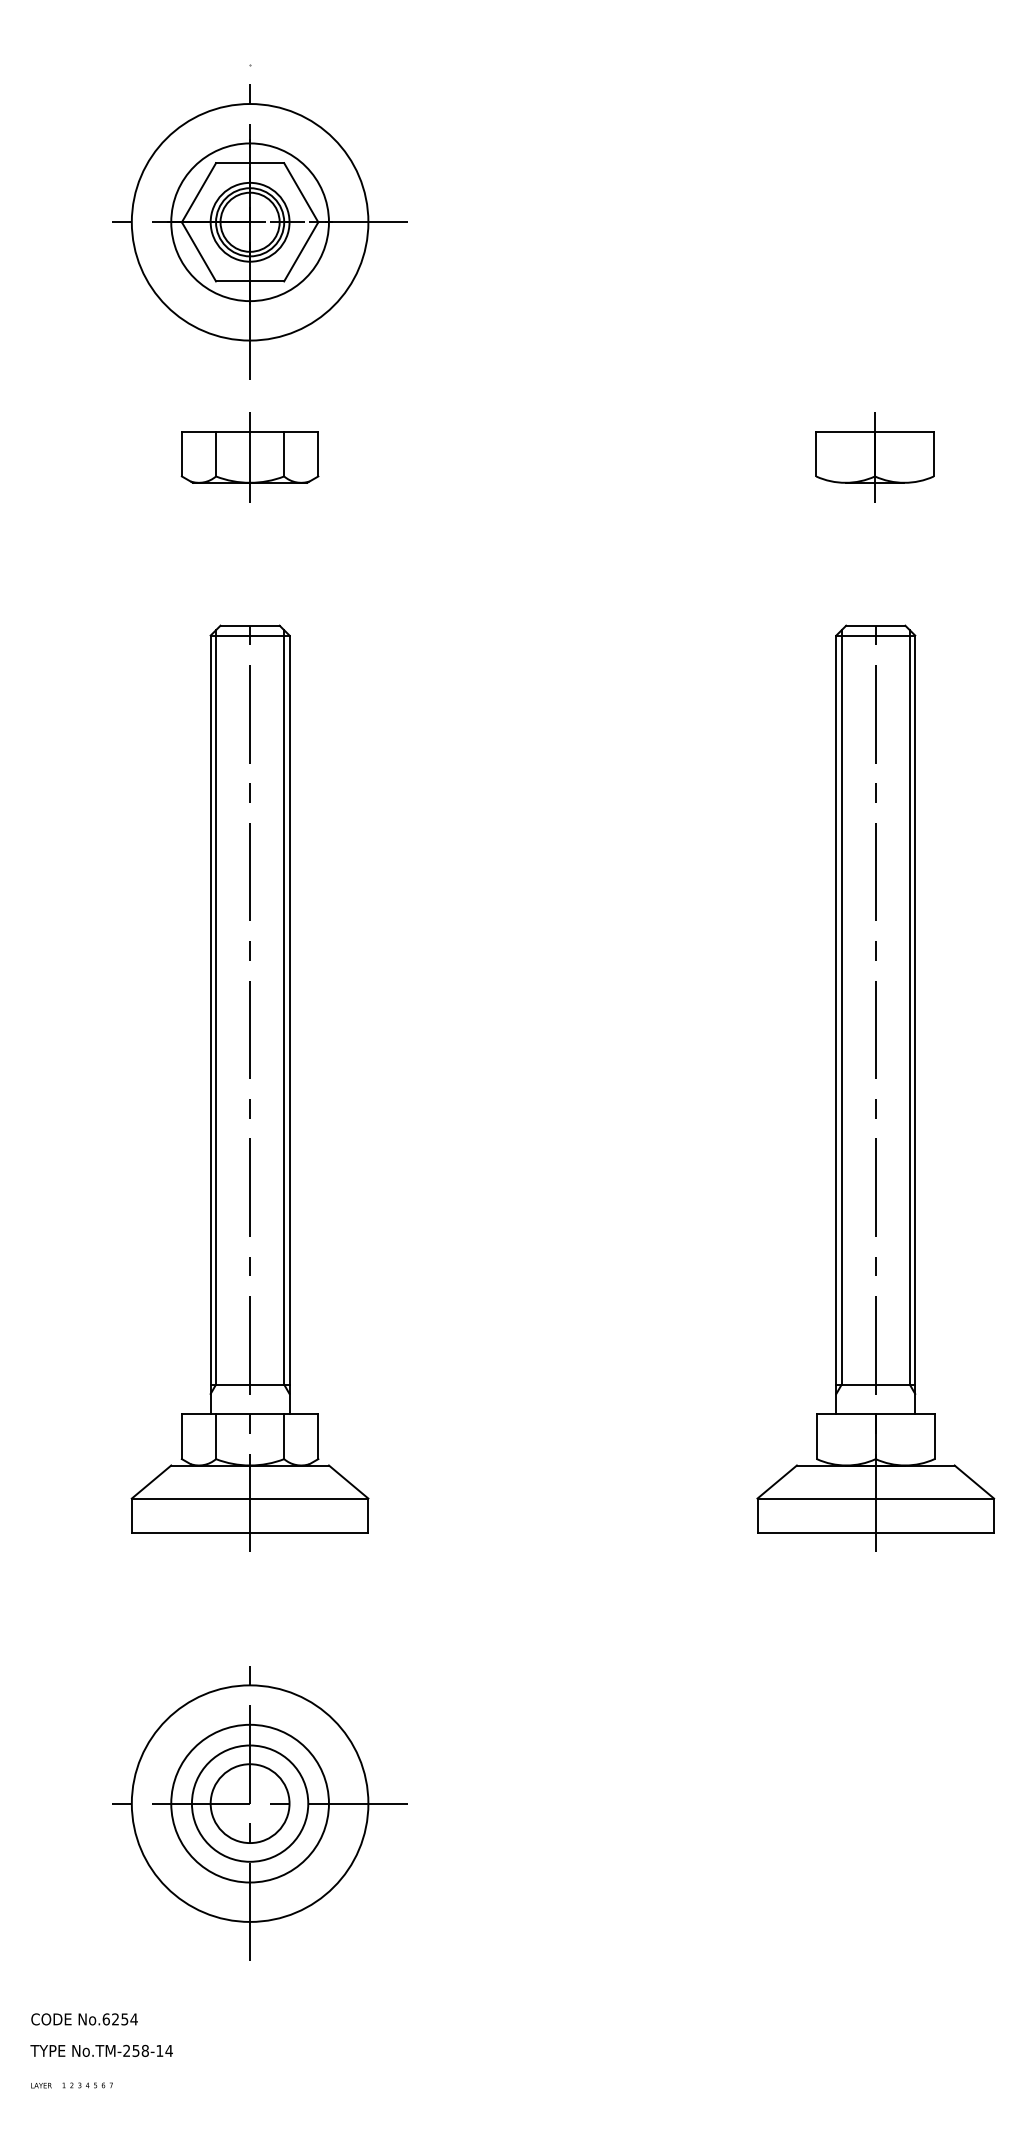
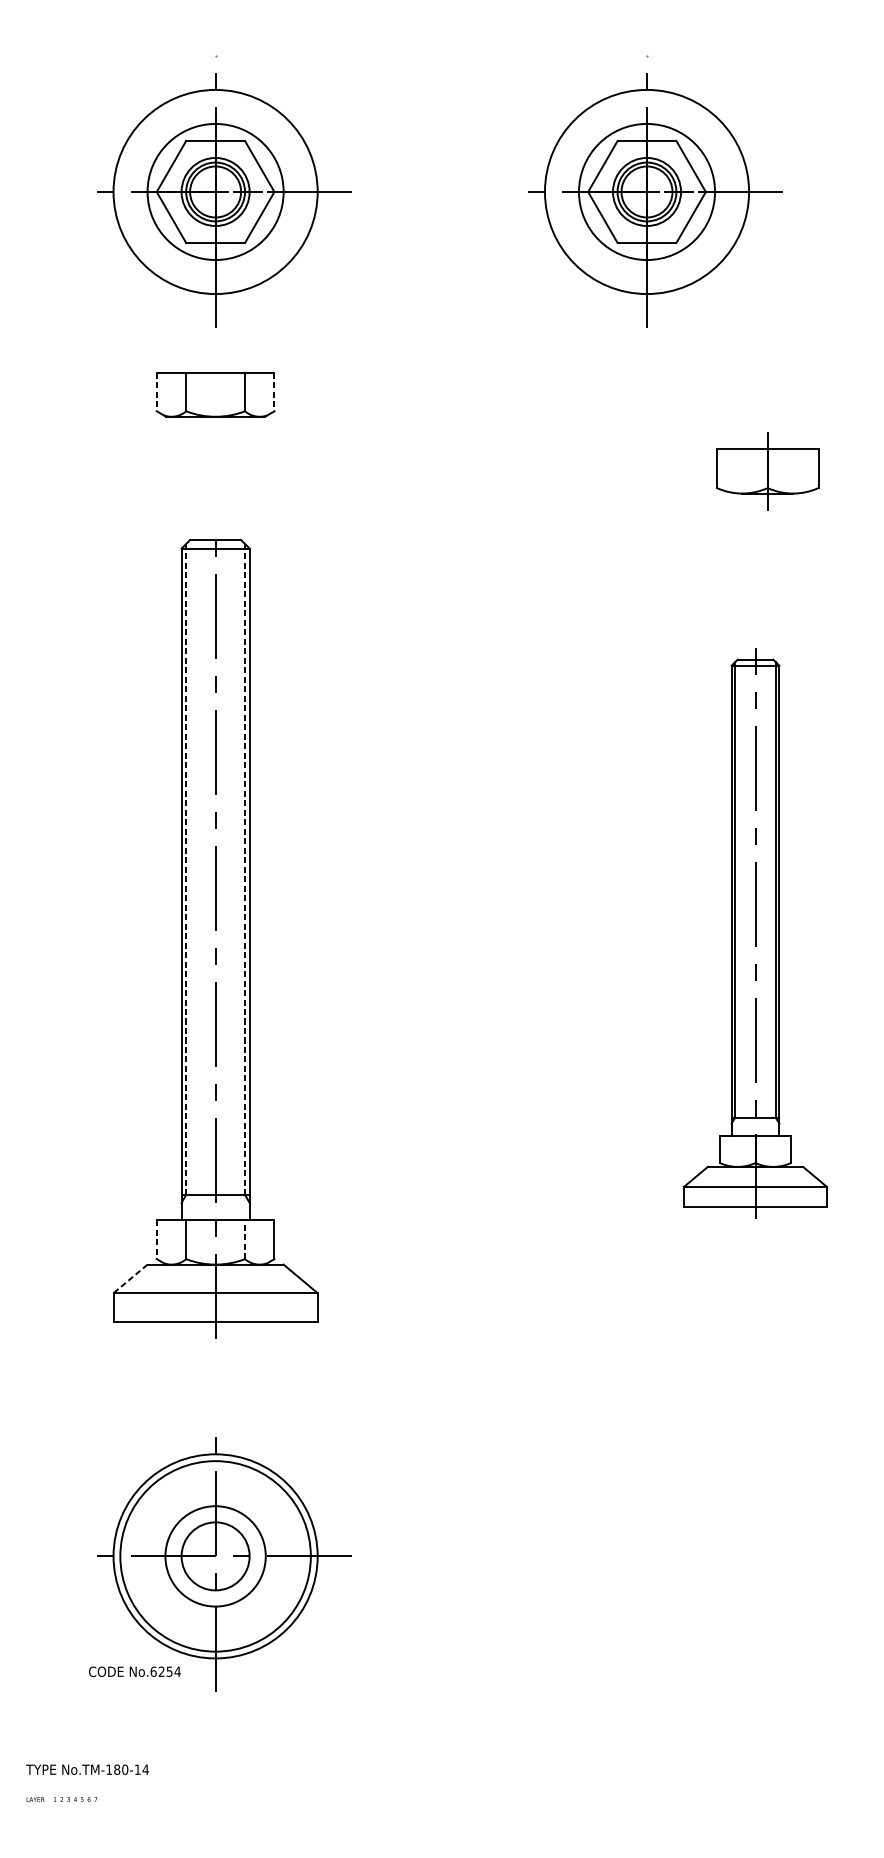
part: (759, 221) -> (655, 191), added
line: (181, 454) -> (156, 392), solid -> dashed
line: (318, 454) -> (274, 392), solid -> dashed
line: (250, 456) -> (215, 394), removed
part: (874, 457) -> (767, 471), moved
line: (216, 1007) -> (186, 869), solid -> dashed
line: (284, 1007) -> (245, 869), solid -> dashed
part: (875, 1087) -> (755, 938), size x0.7
line: (284, 1436) -> (245, 1239), solid -> dashed
line: (181, 1437) -> (156, 1240), solid -> dashed
line: (151, 1482) -> (130, 1279), solid -> dashed
circle: (249, 1803) -> (215, 1556), size x1.4
text: (84, 2019) -> (134, 1671), moved
text: (135, 2050) -> (116, 1769), No.TM-258-14 -> No.TM-180-14

